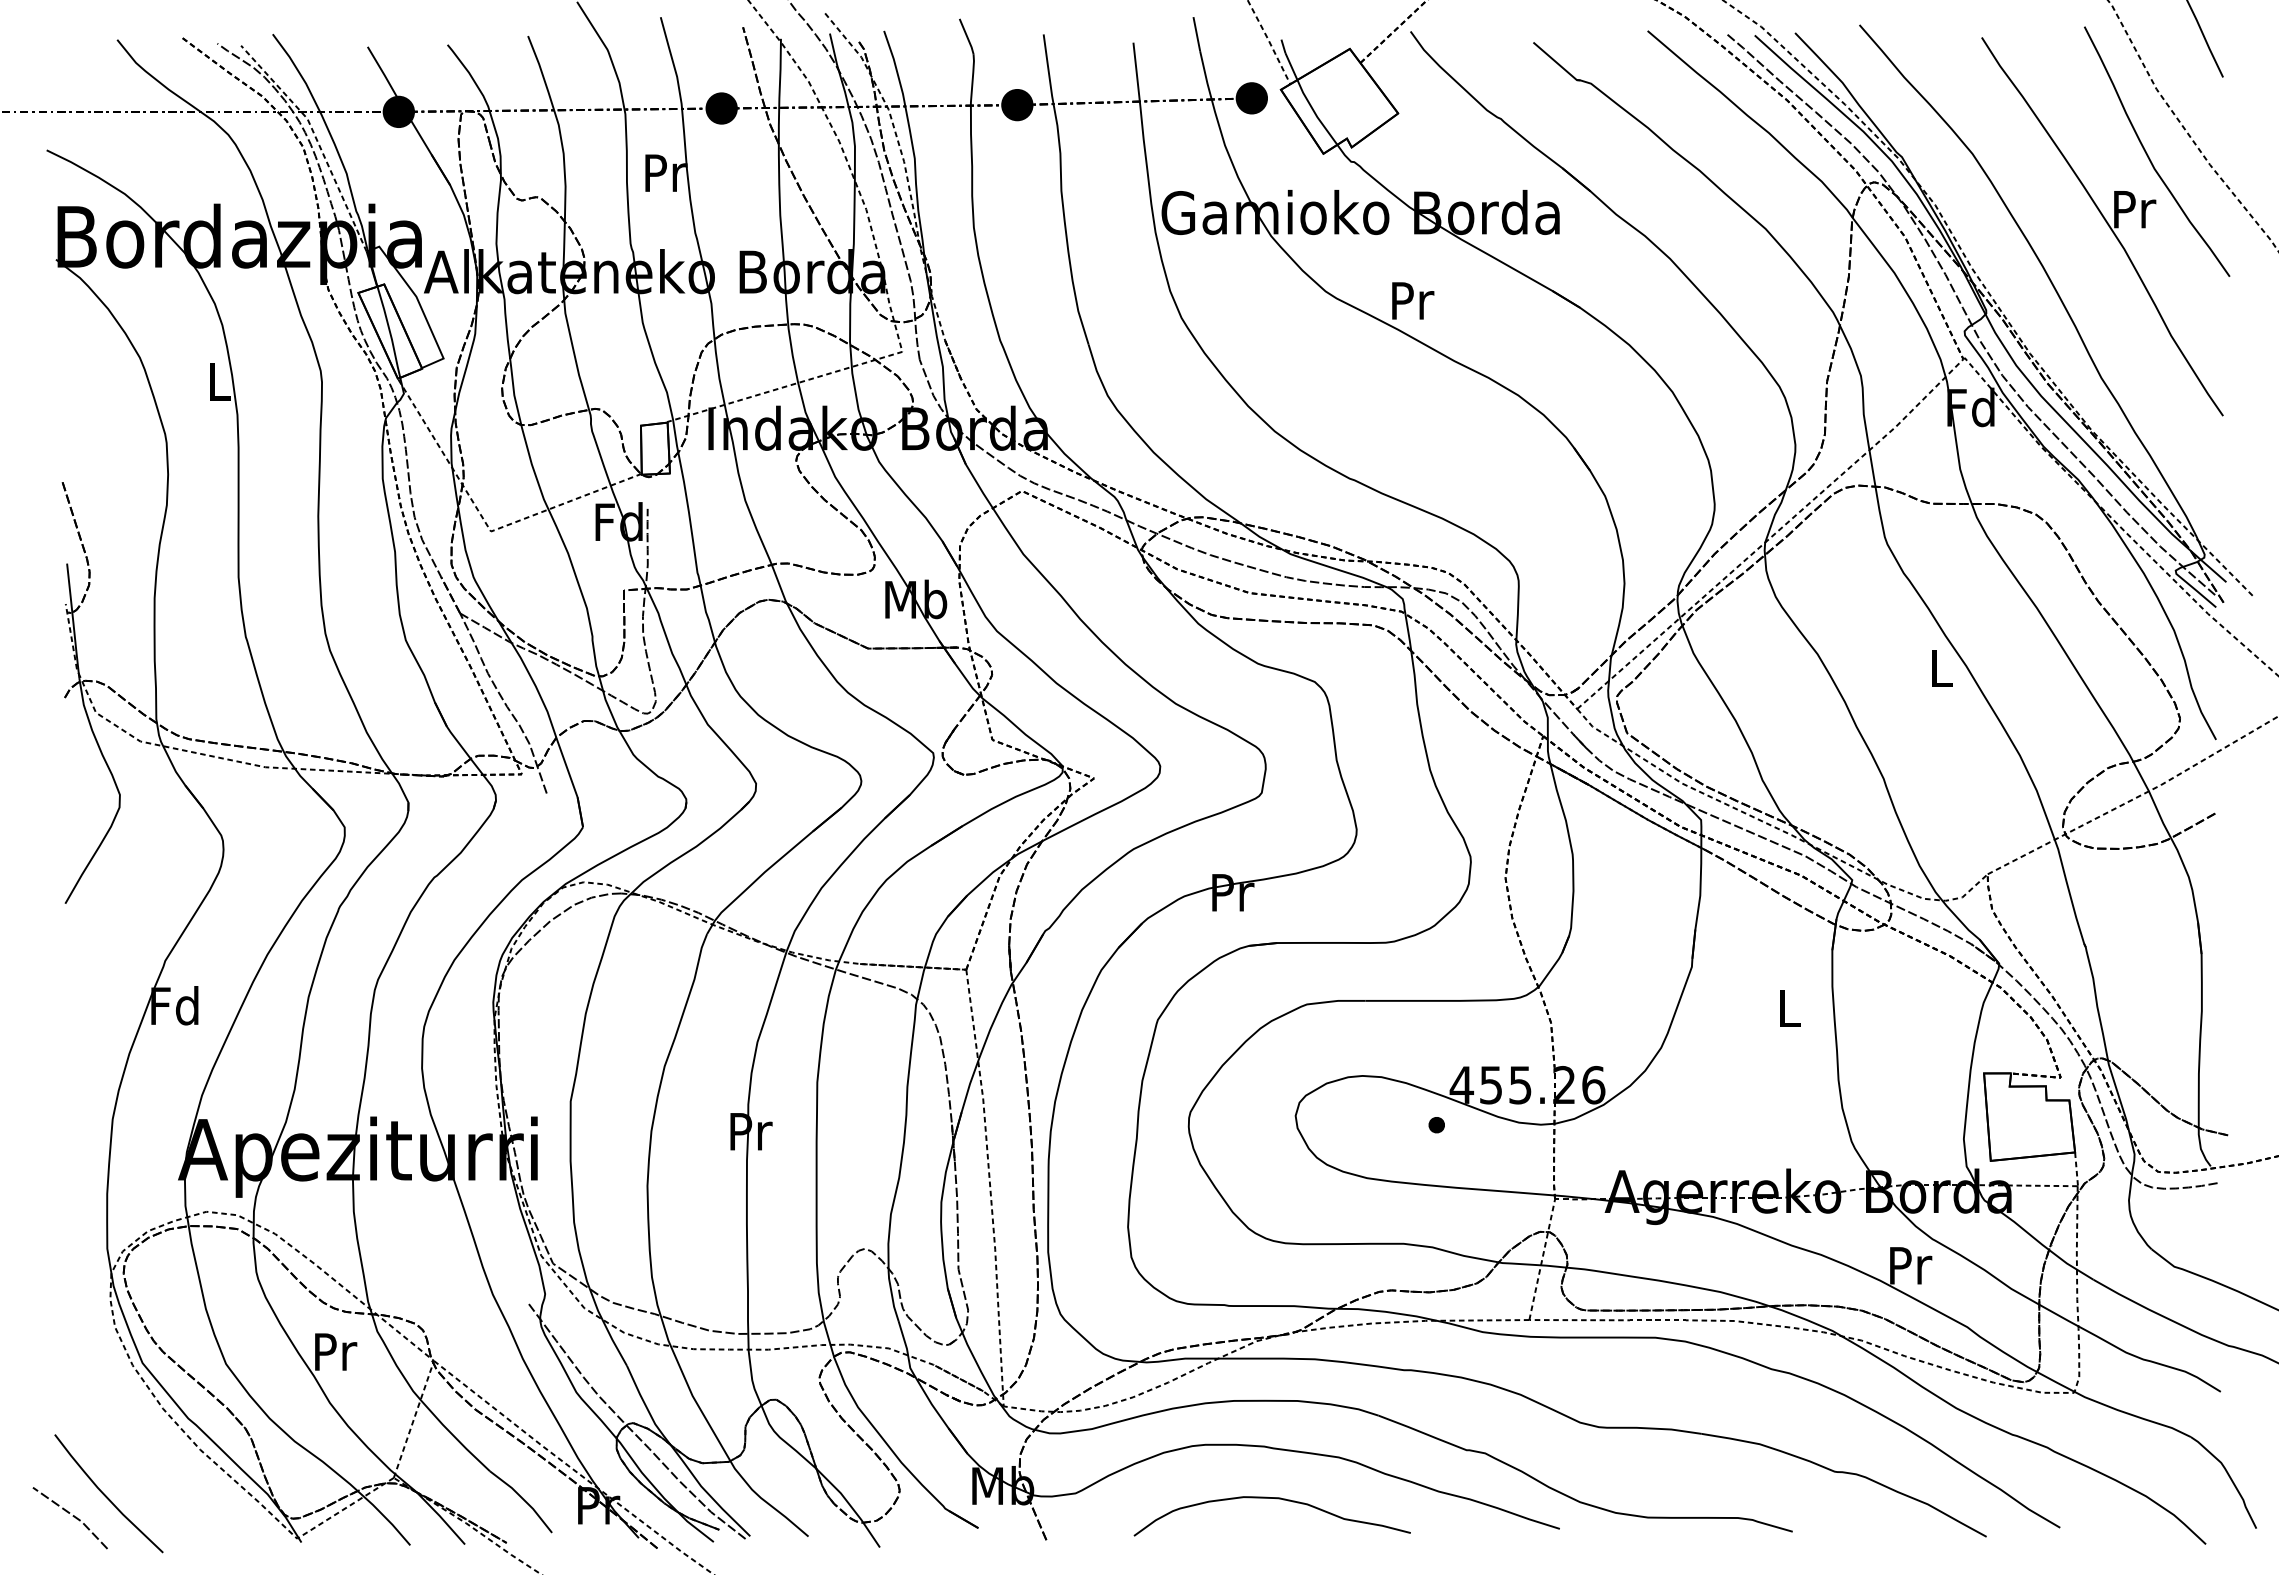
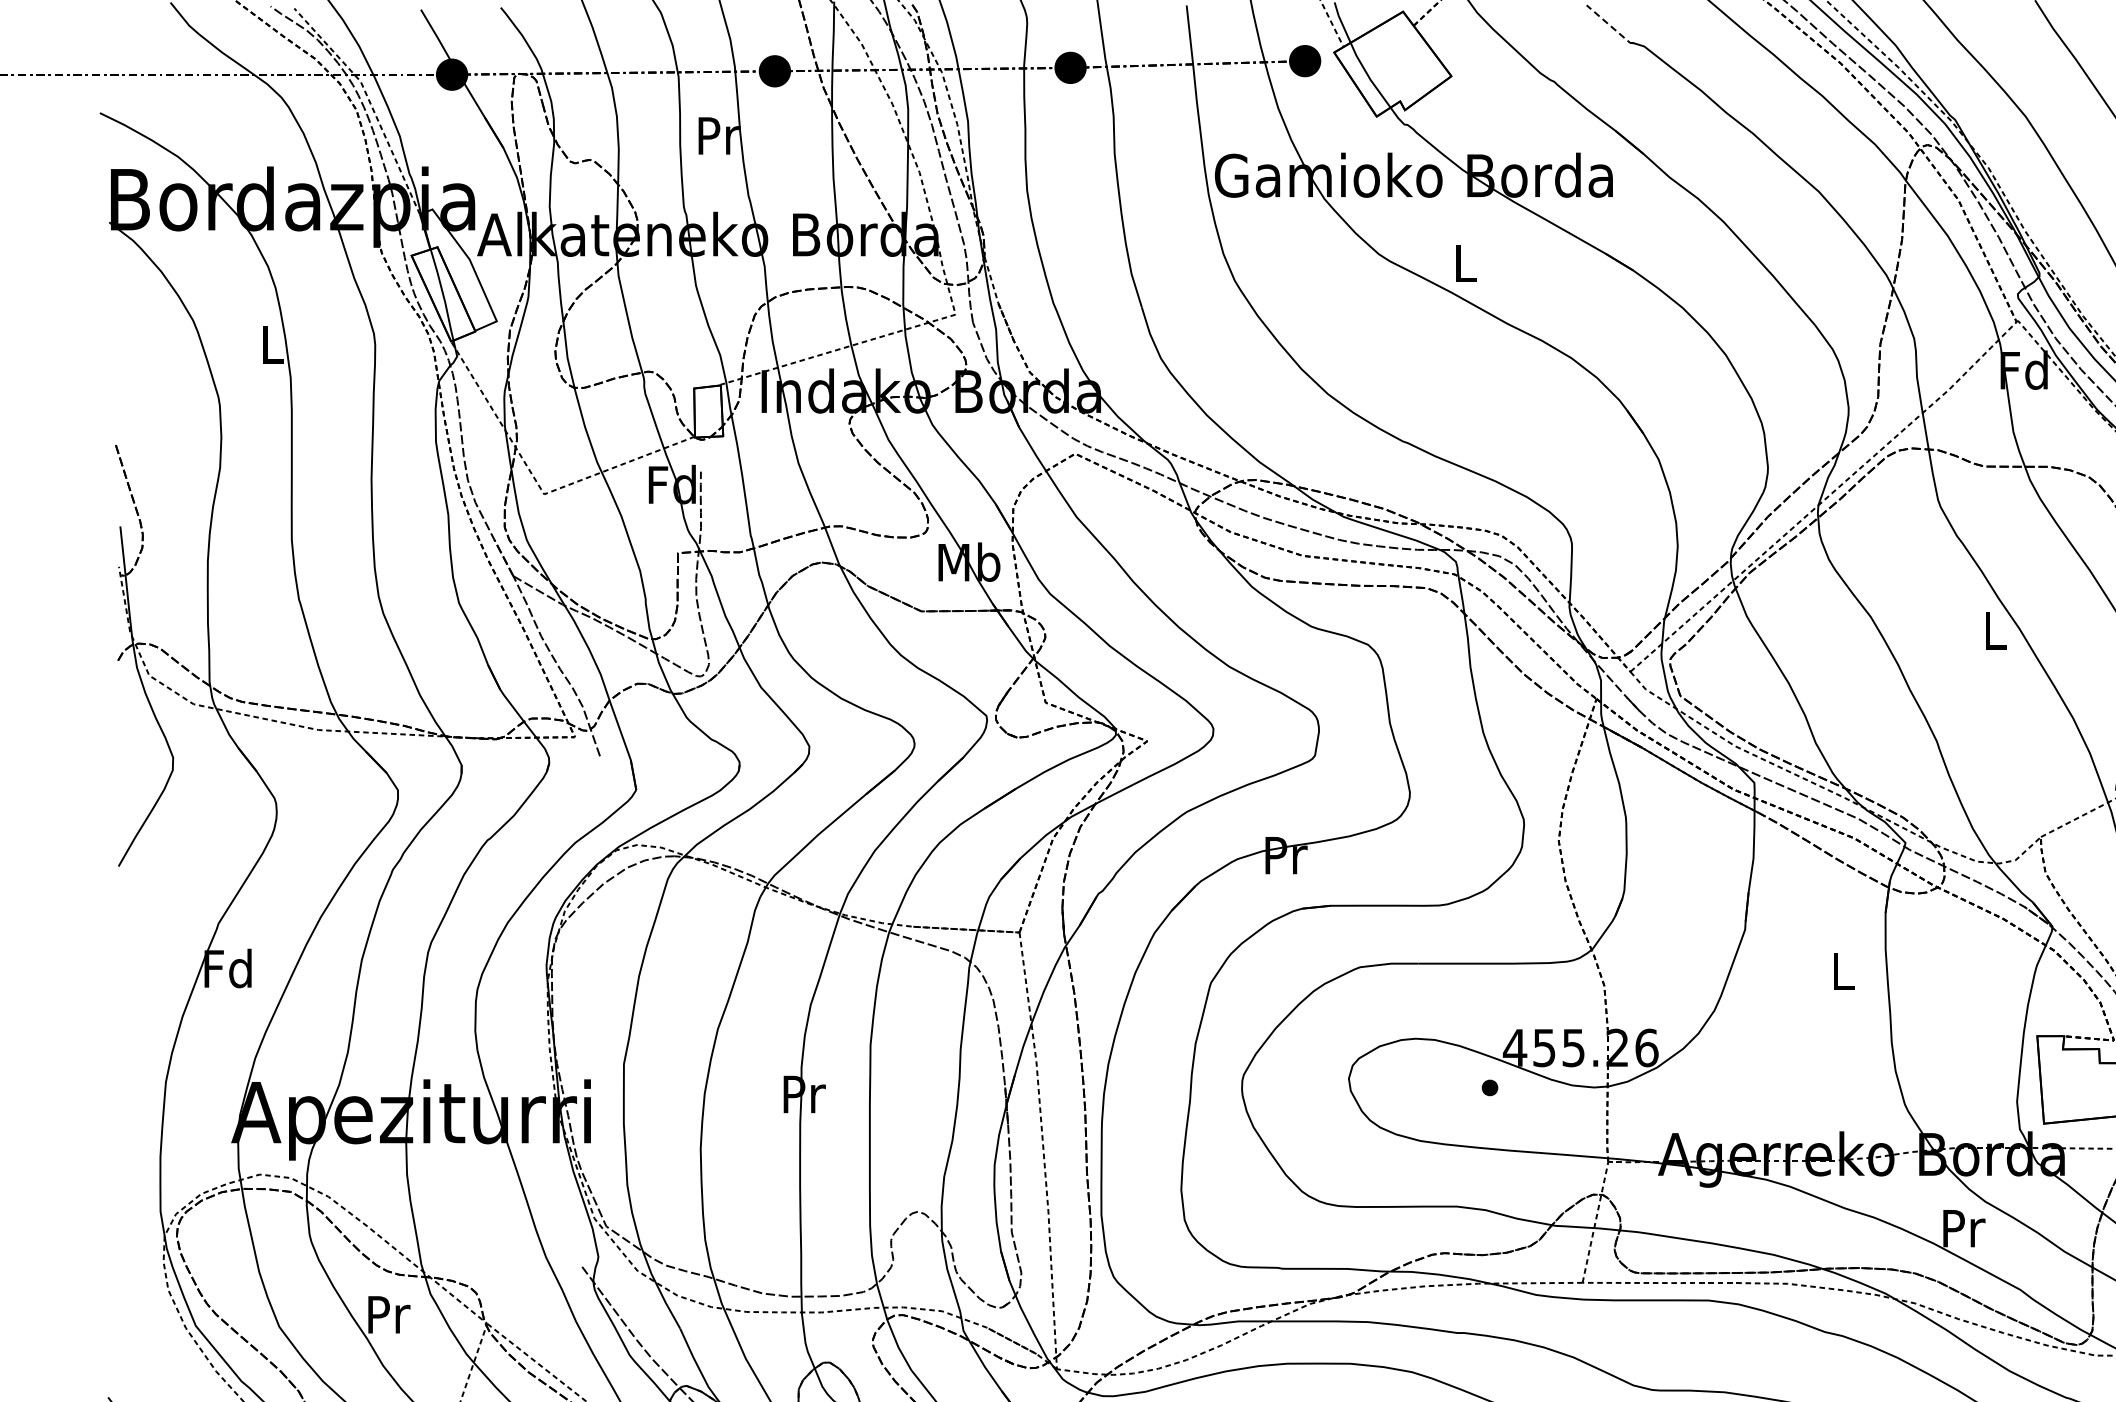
line: (1556, 62) -> (1609, 25), solid -> dashed
text: (1413, 300) -> (1466, 263), Pr -> L

